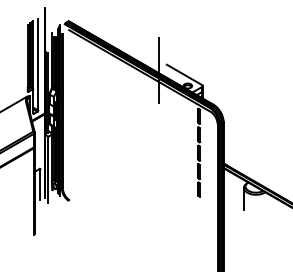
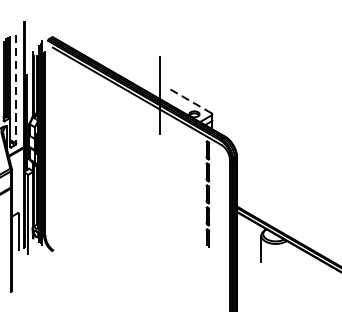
line: (38, 64) -> (16, 88), solid -> dashed
line: (184, 74) -> (190, 100), solid -> dashed

